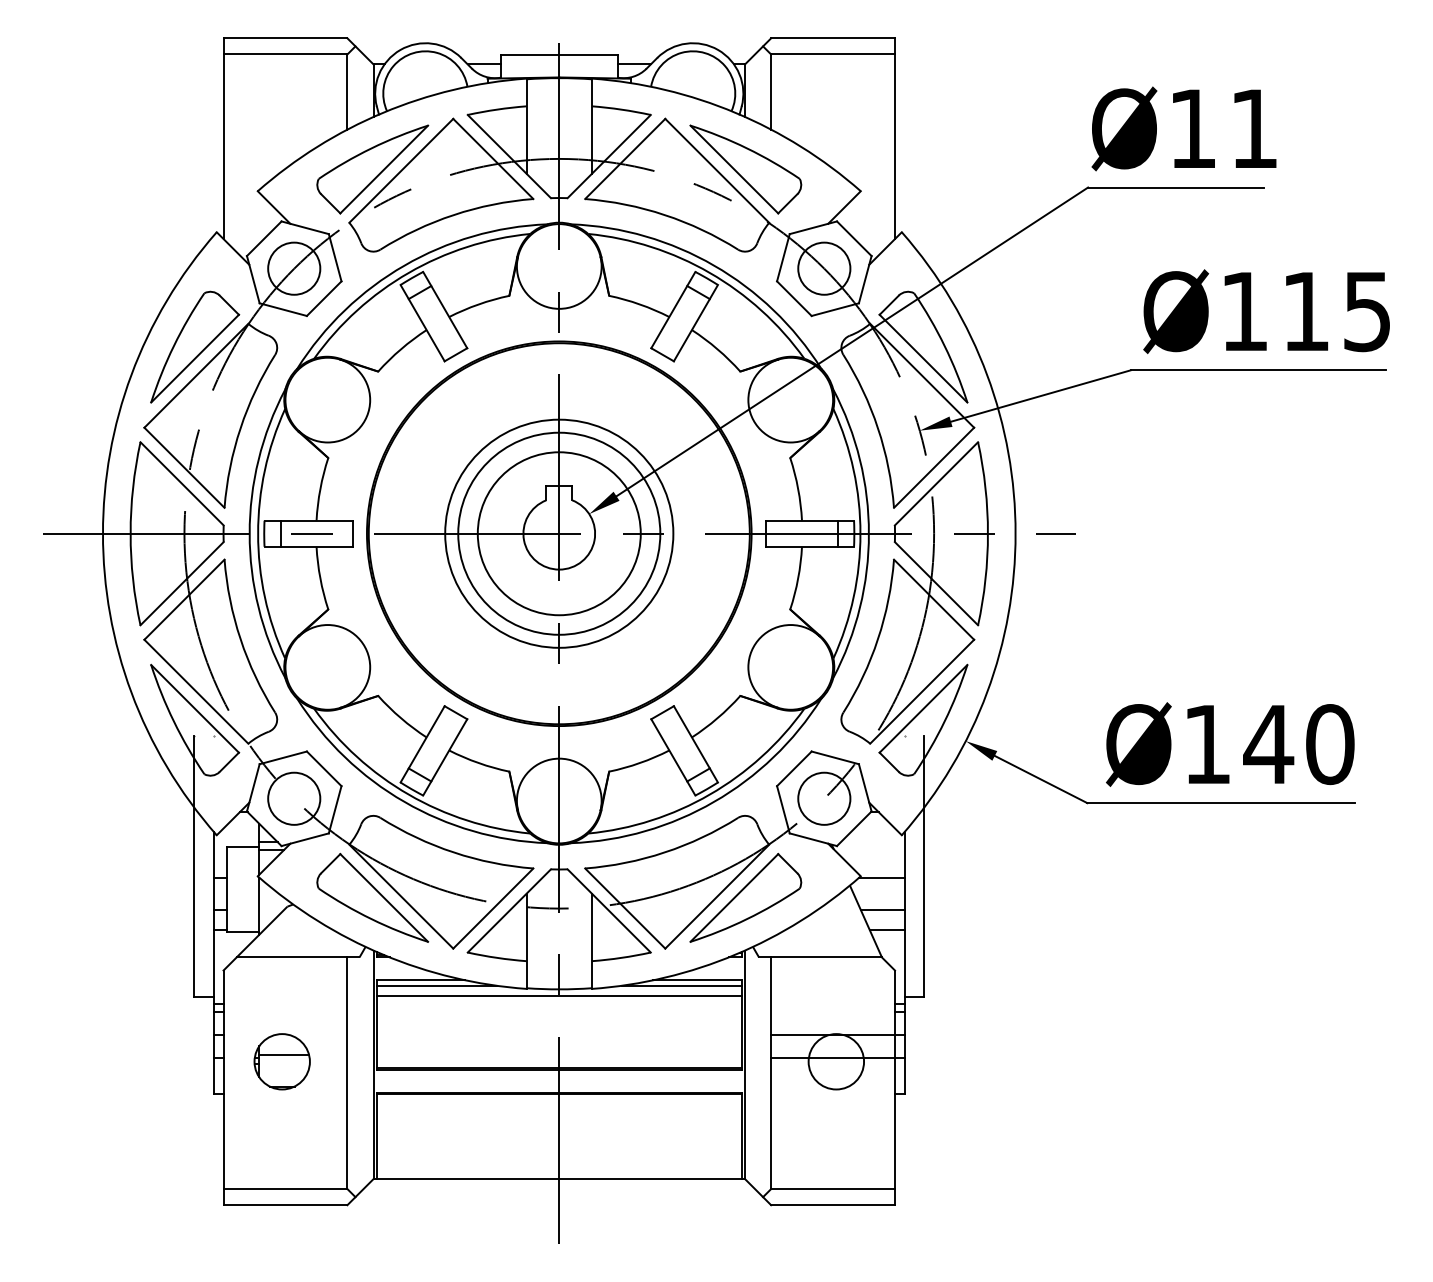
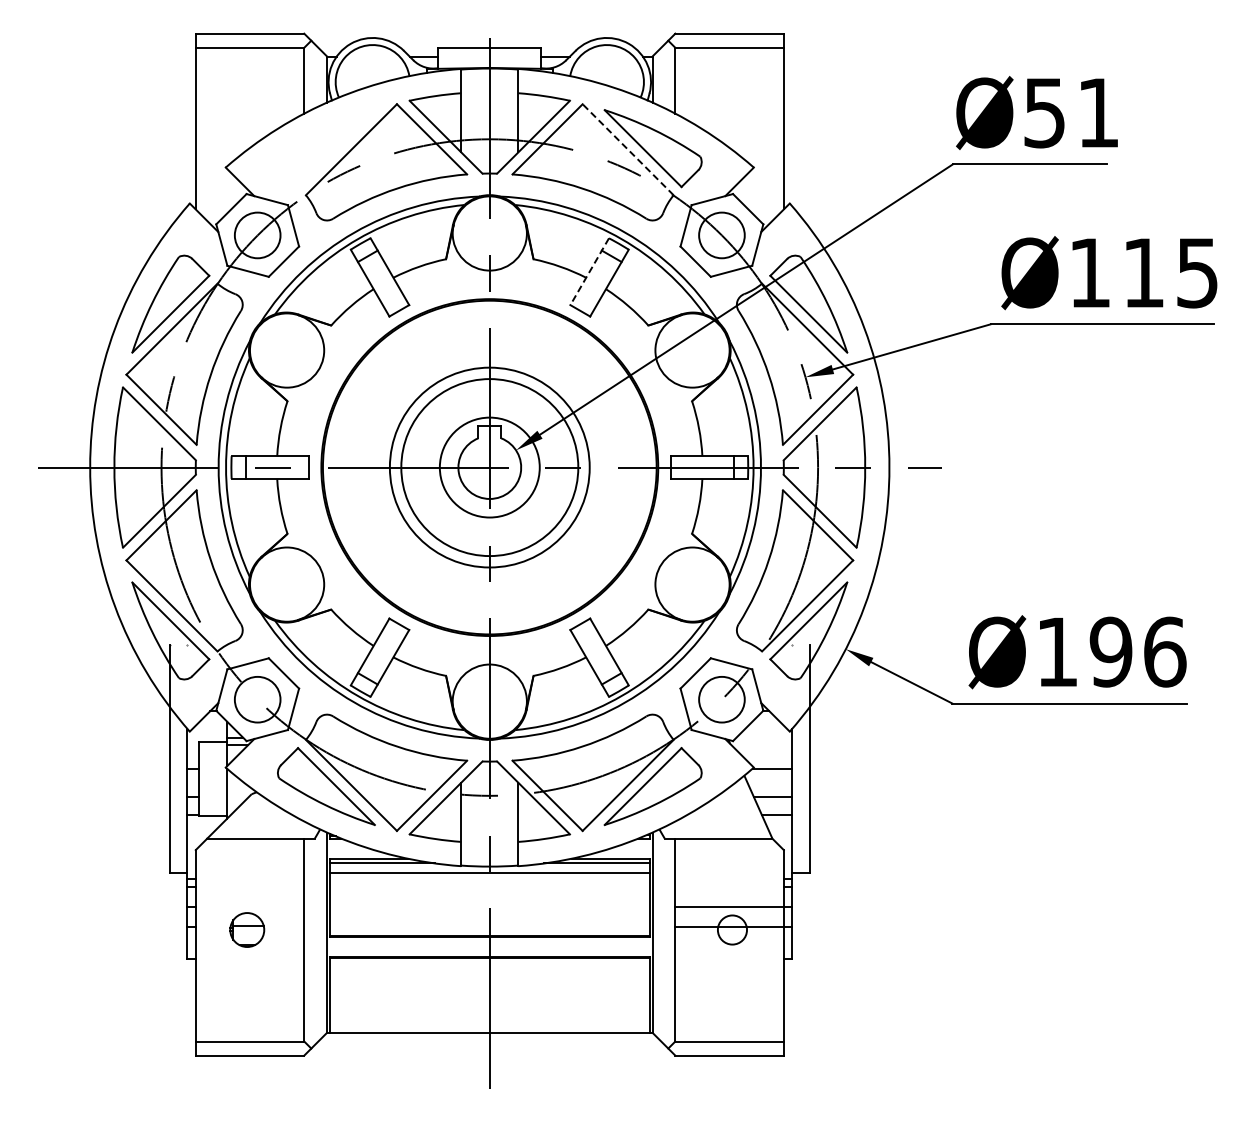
text: (1192, 129) -> (1044, 113), Ø11 -> Ø51
part: (372, 169) -> (326, 148), removed
line: (716, 170) -> (627, 149), solid -> dashed
line: (673, 309) -> (589, 271), solid -> dashed
circle: (558, 533) -> (489, 467), size x0.7
text: (1298, 743) -> (1137, 651), Ø140 -> Ø196
part: (282, 1061) -> (247, 929), size x0.7
circle: (836, 1061) -> (732, 929), size x0.6

